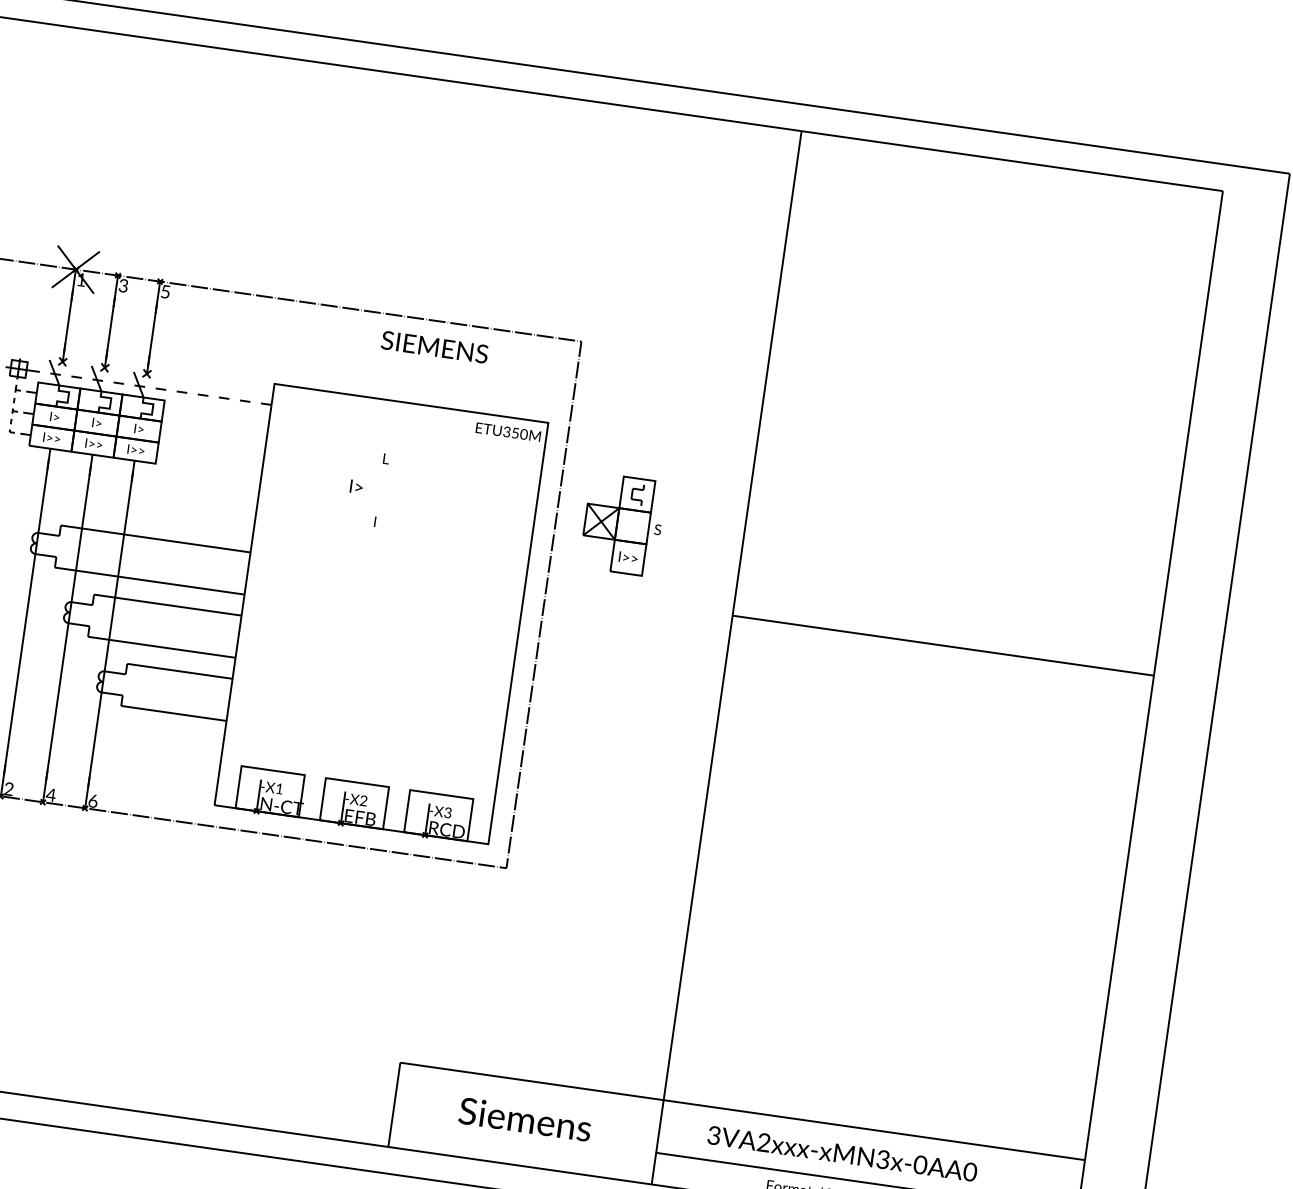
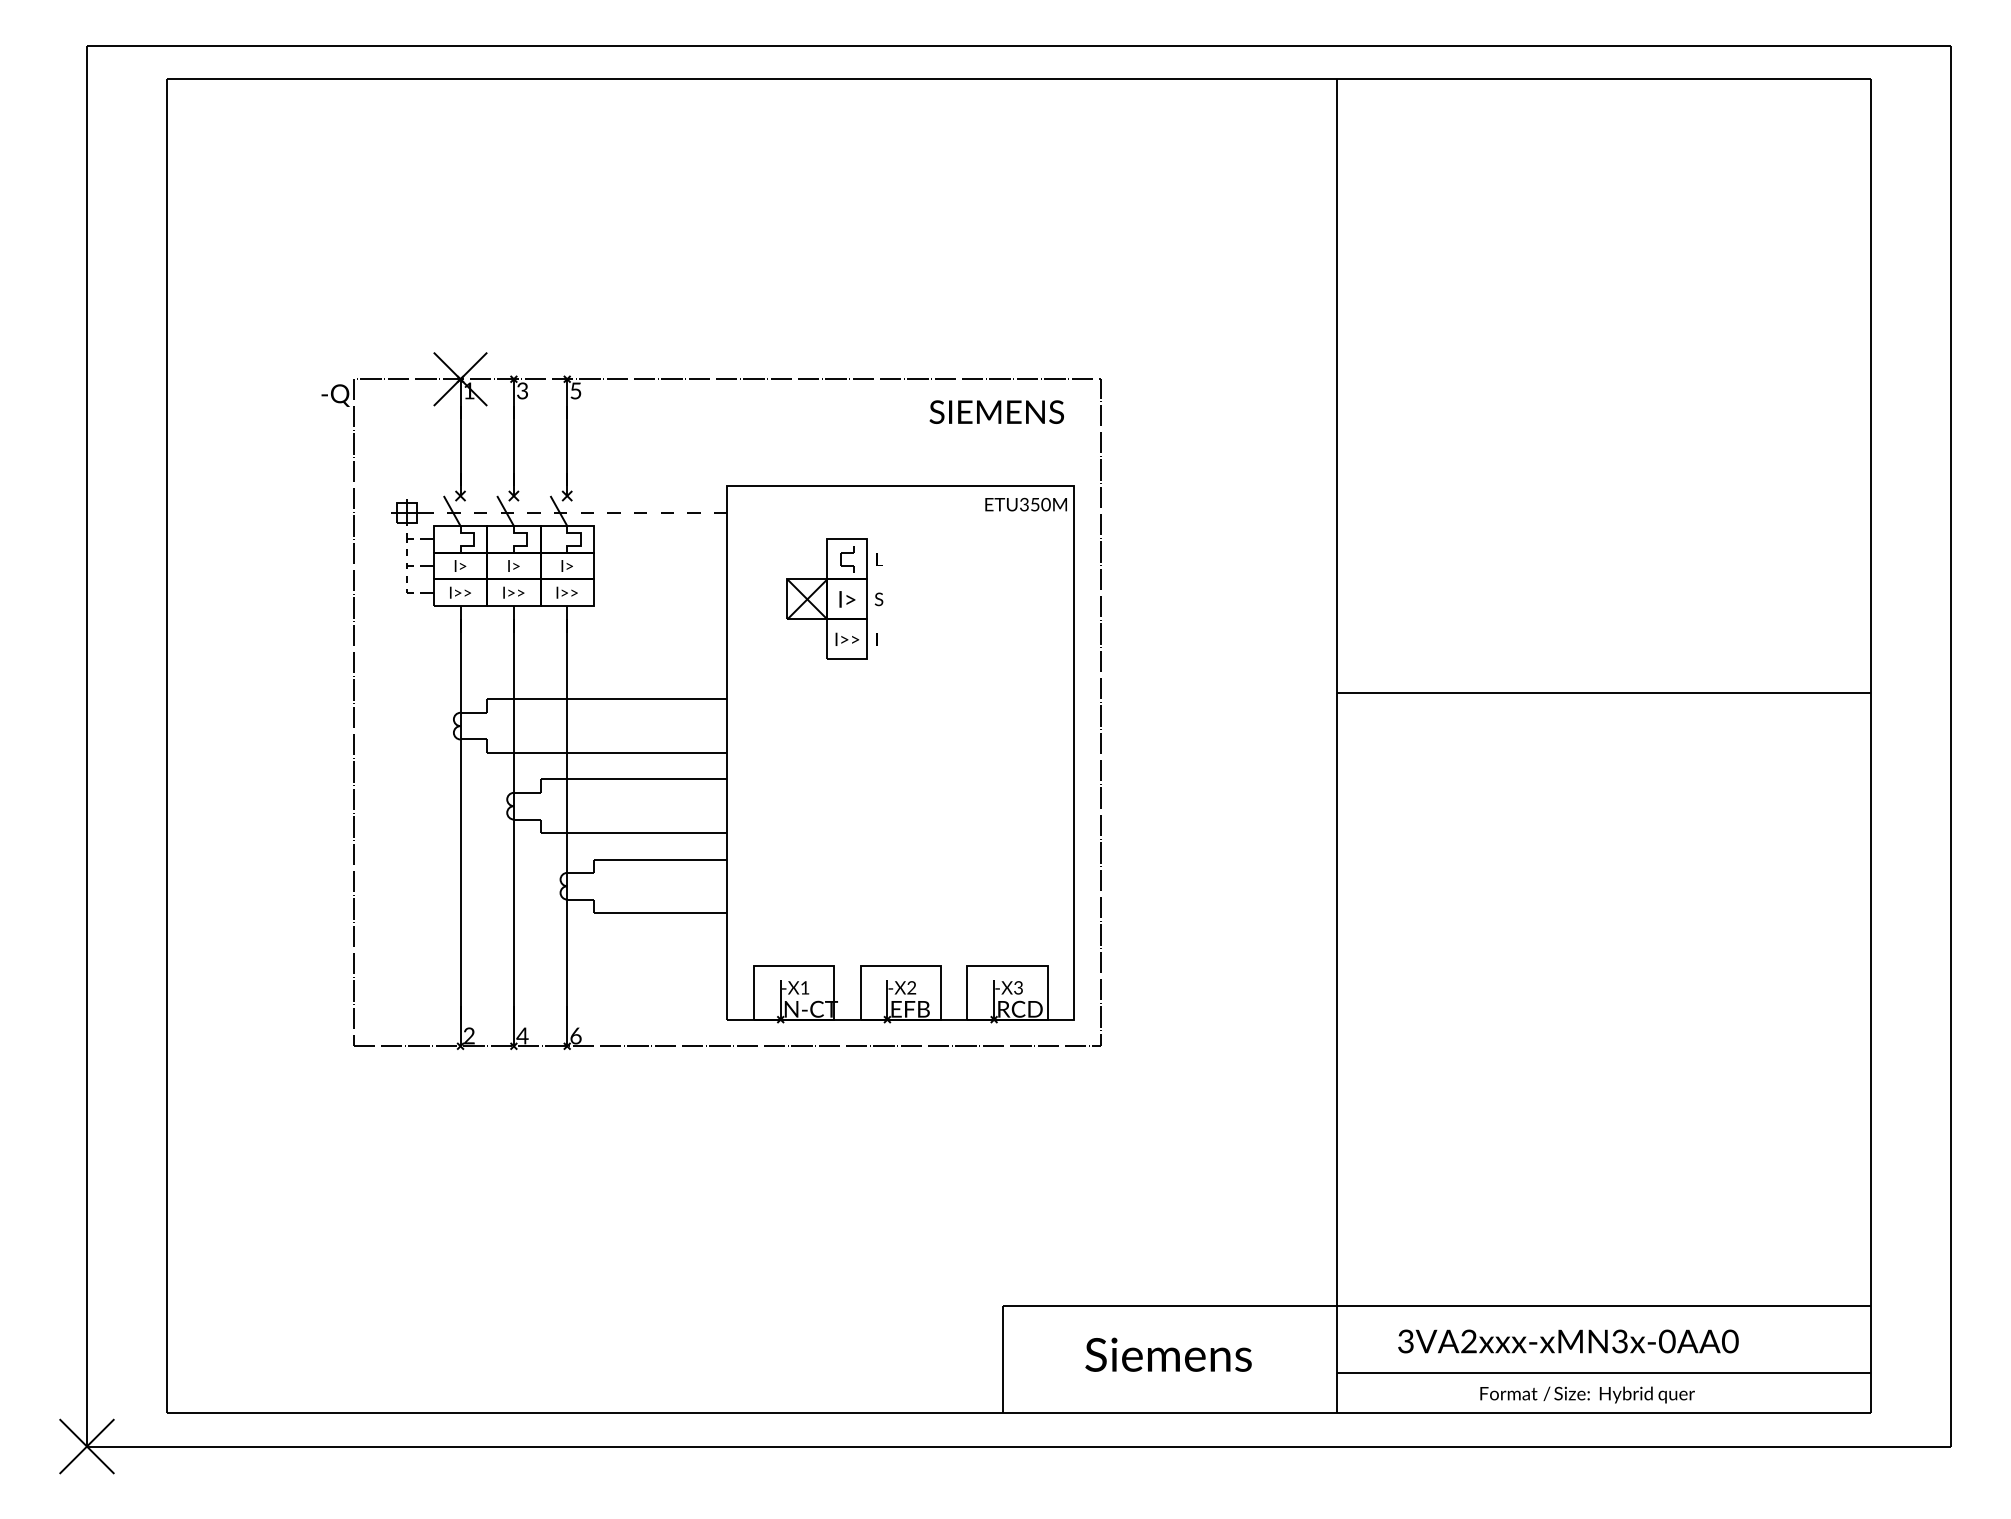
text: (434, 346) -> (996, 411), moved
part: (622, 524) -> (834, 598), moved

